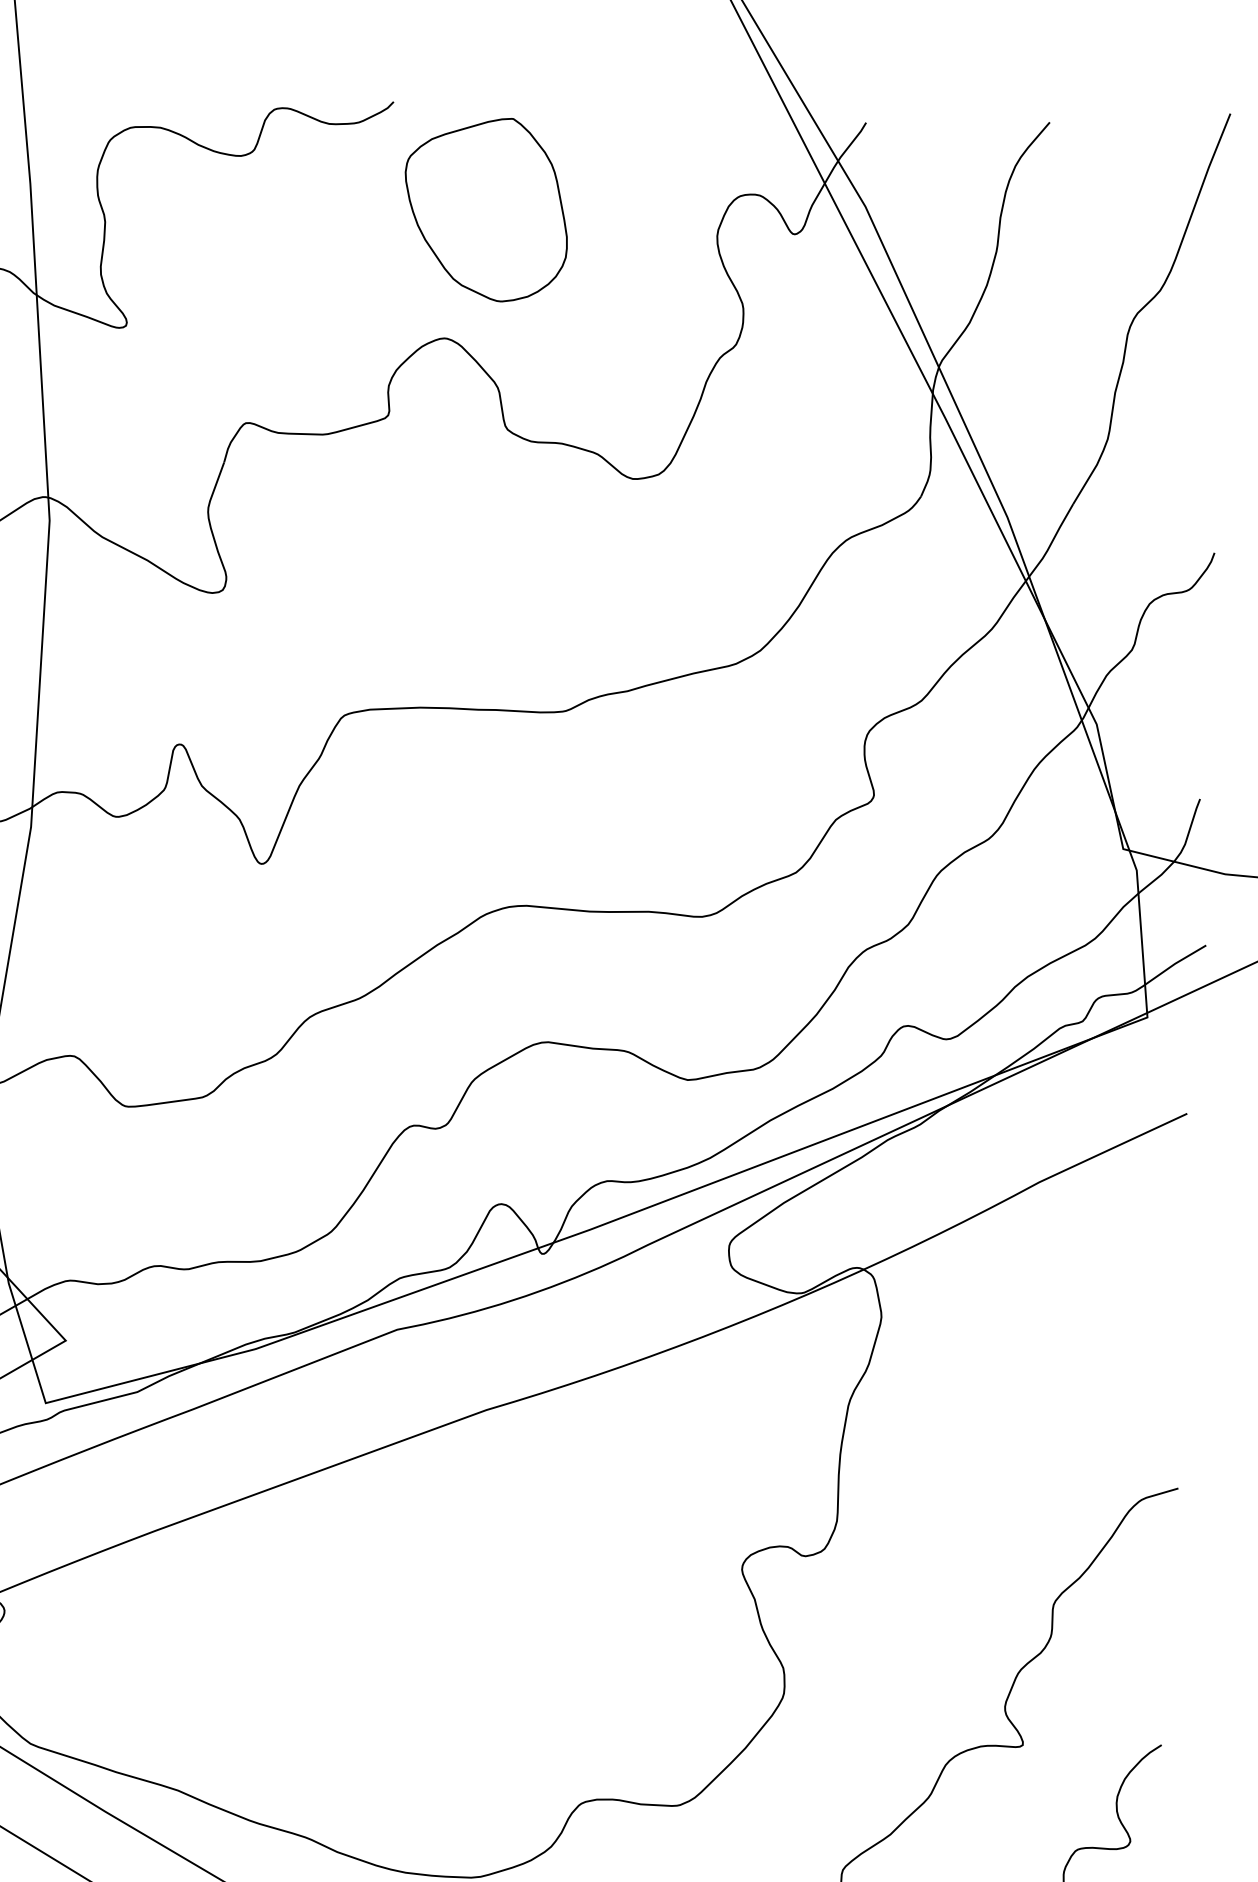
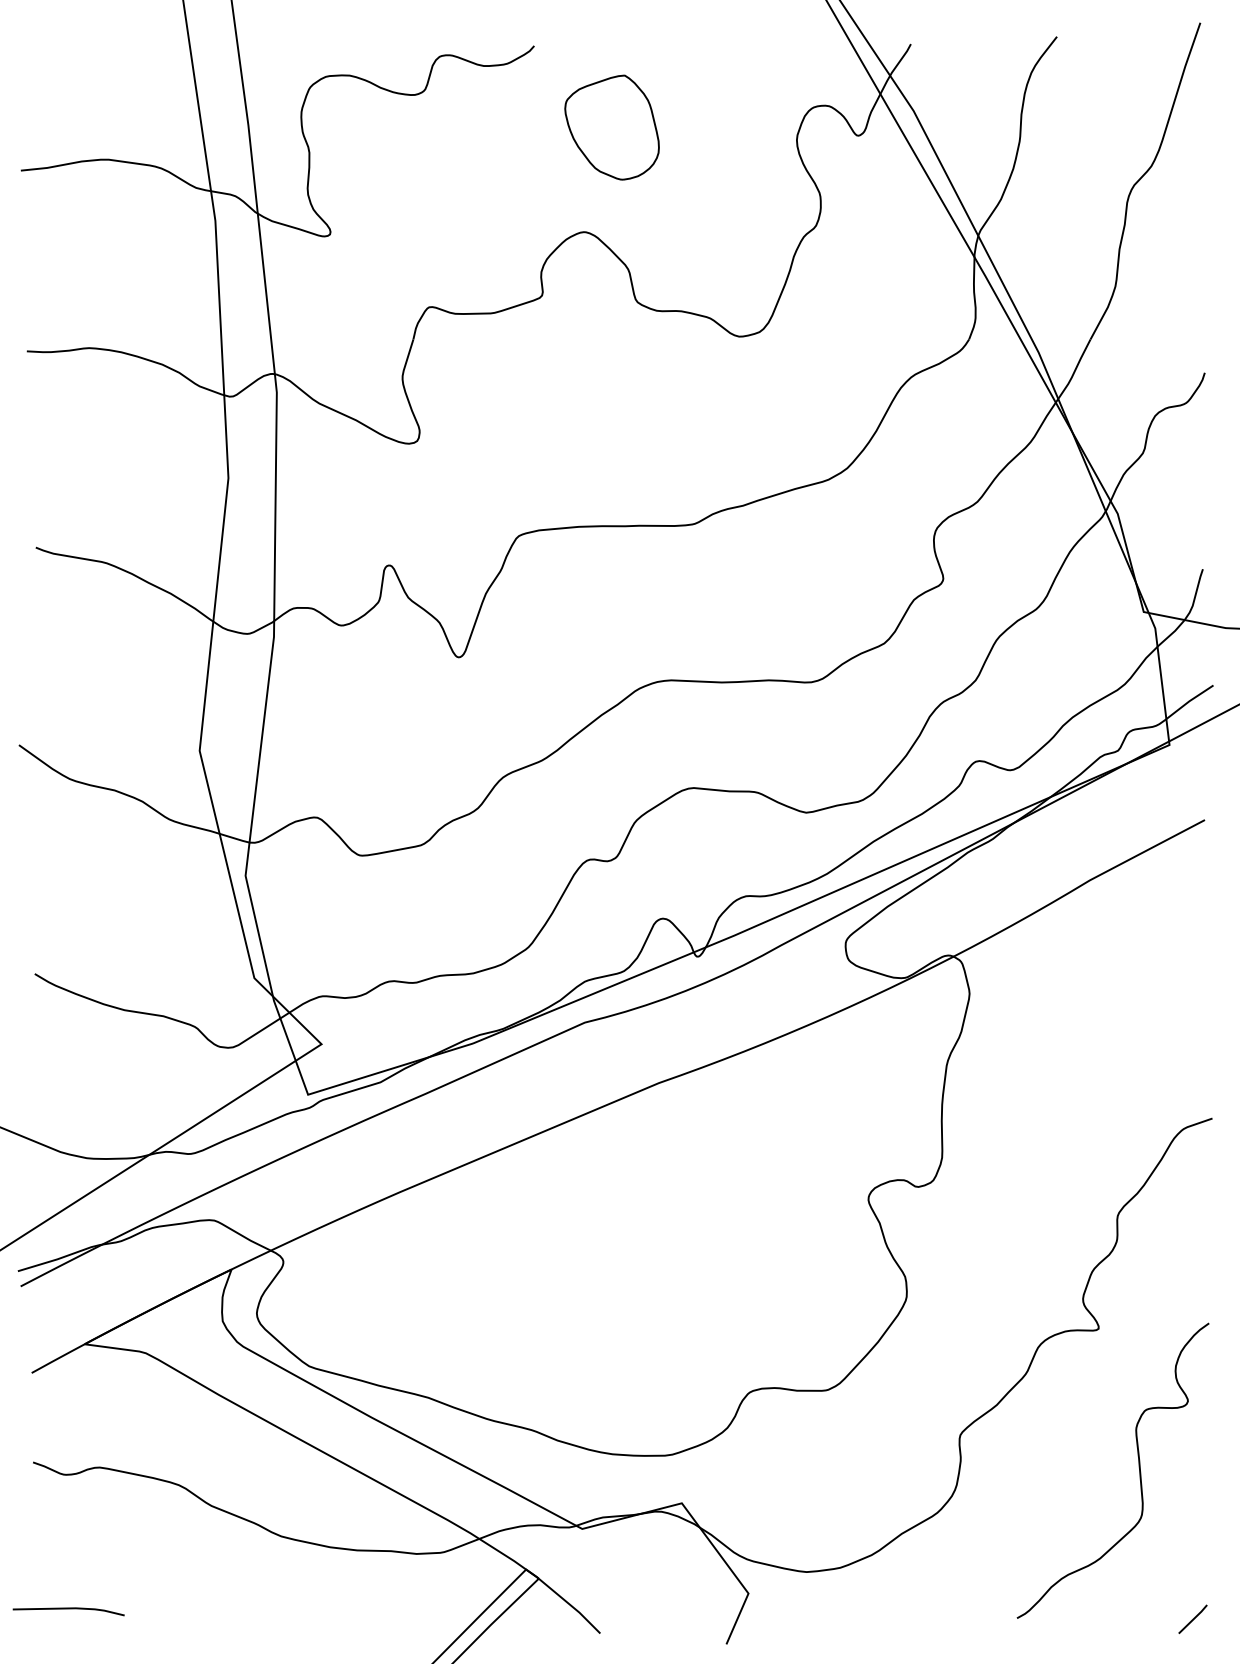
part: (485, 208) -> (611, 127), size x0.71

